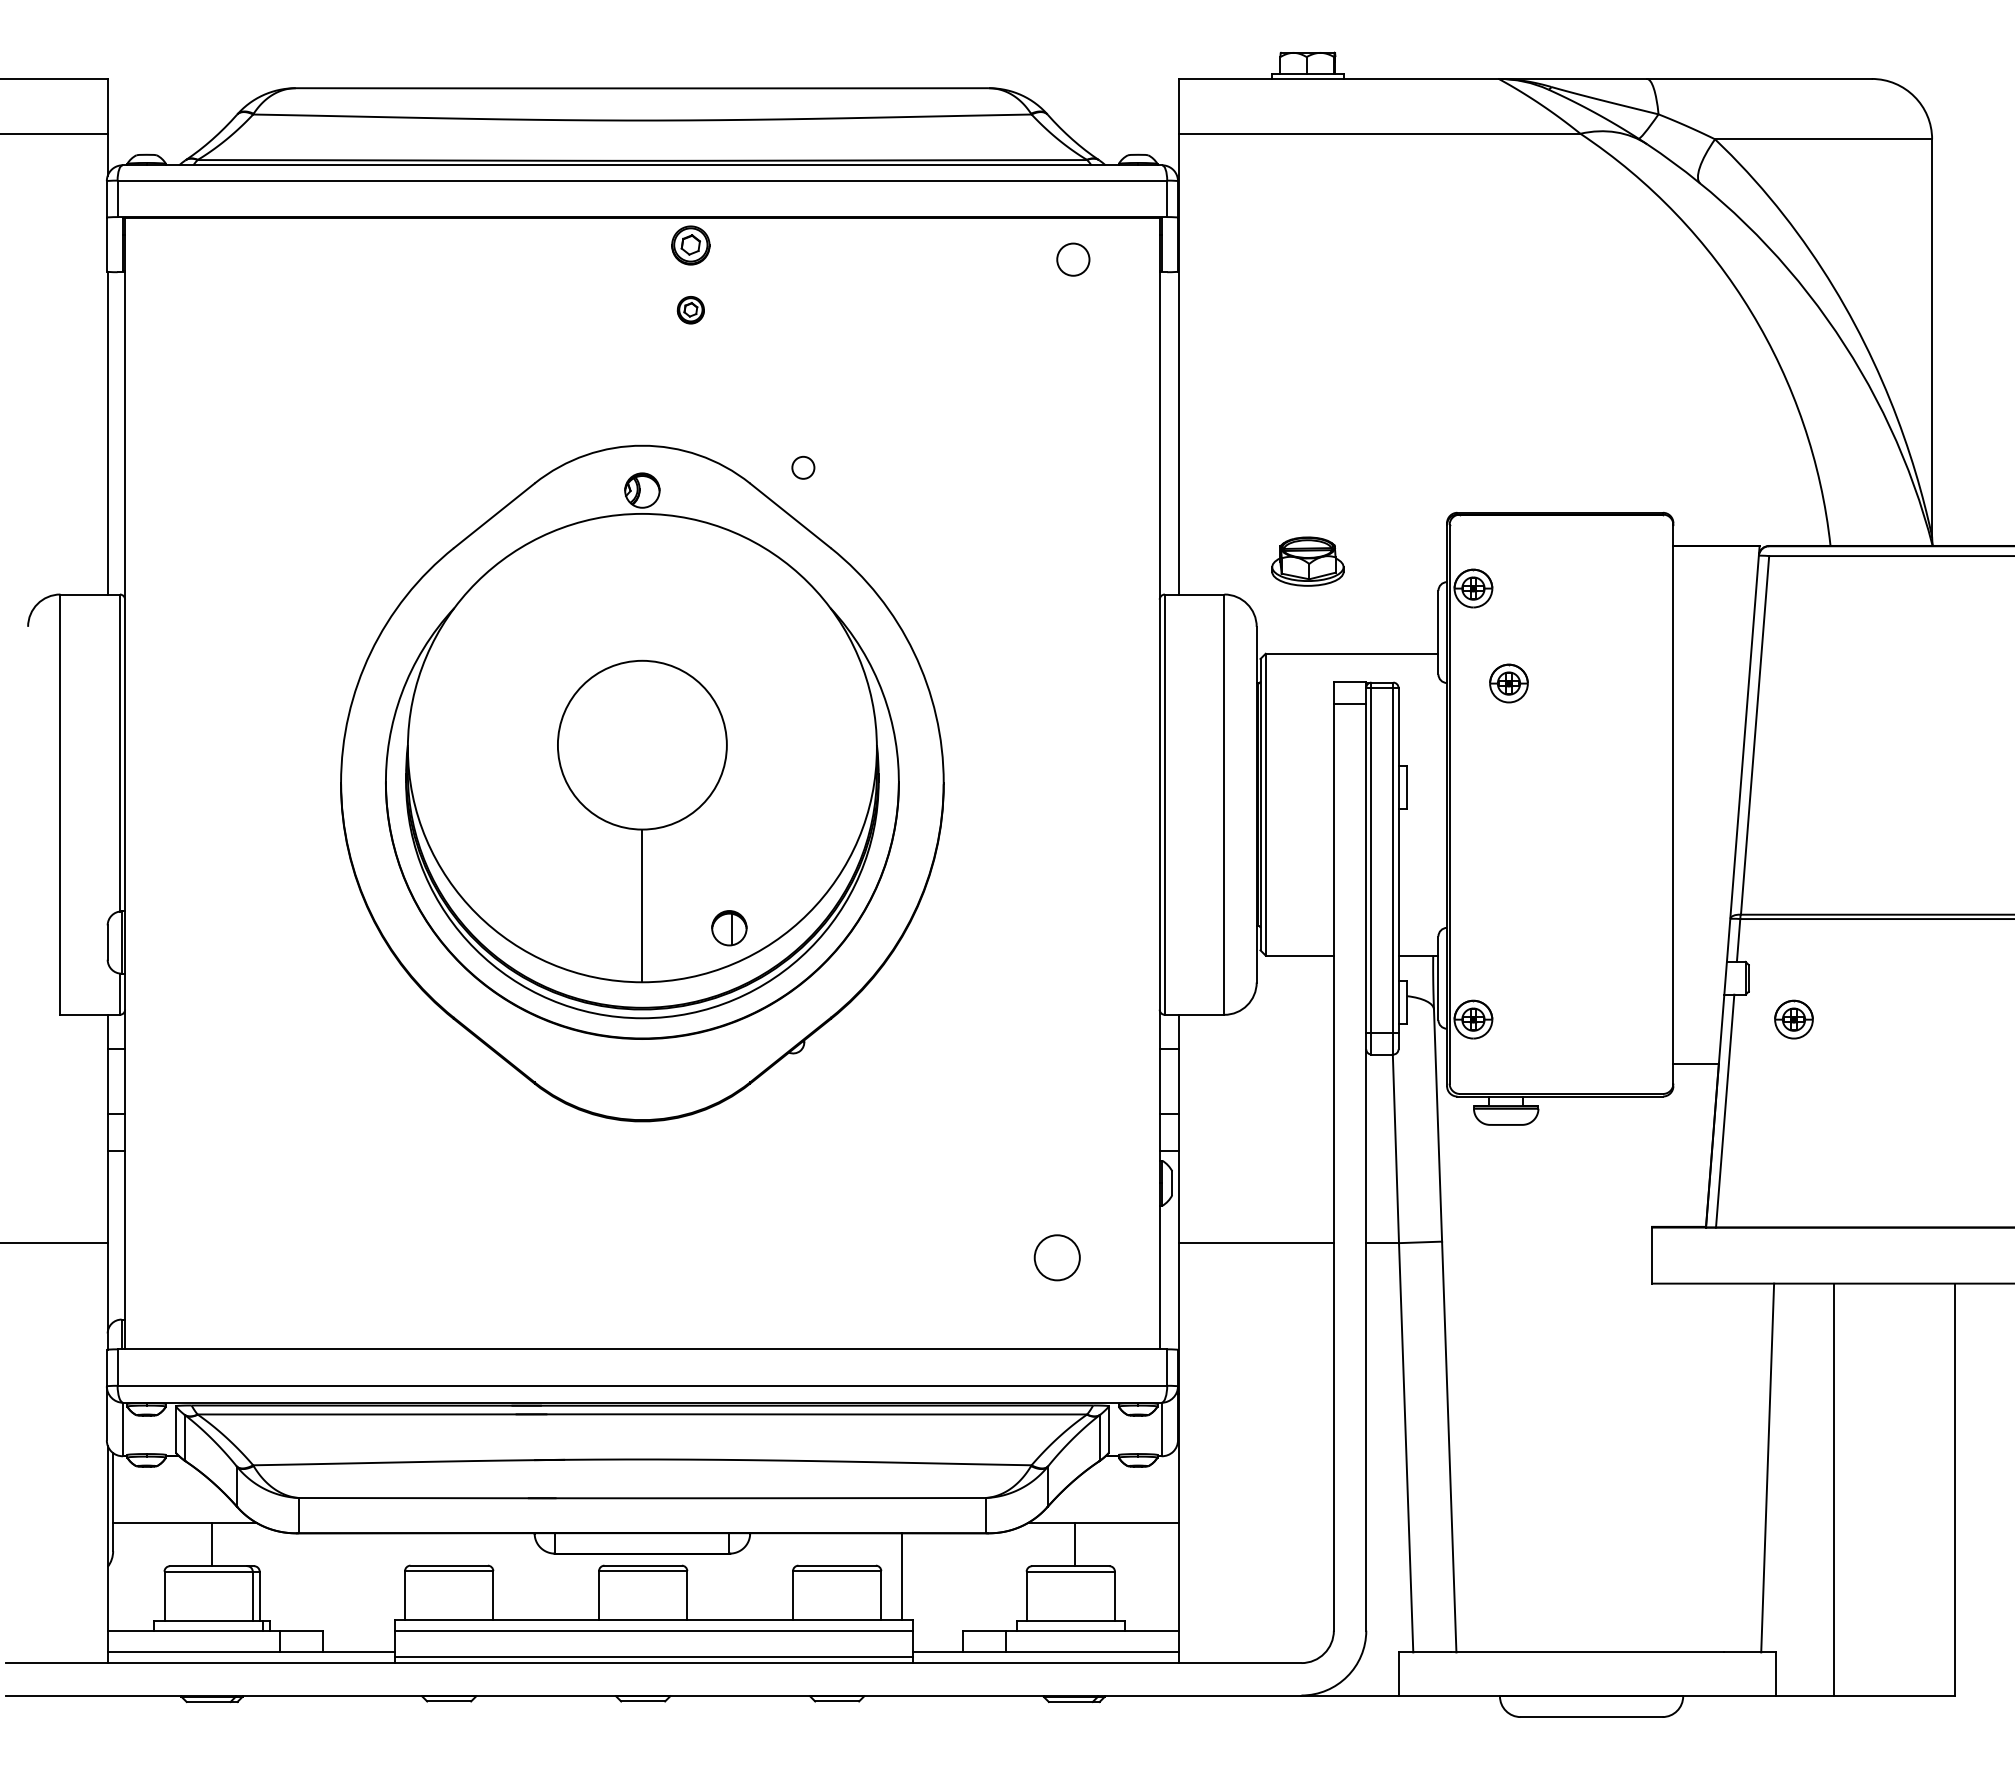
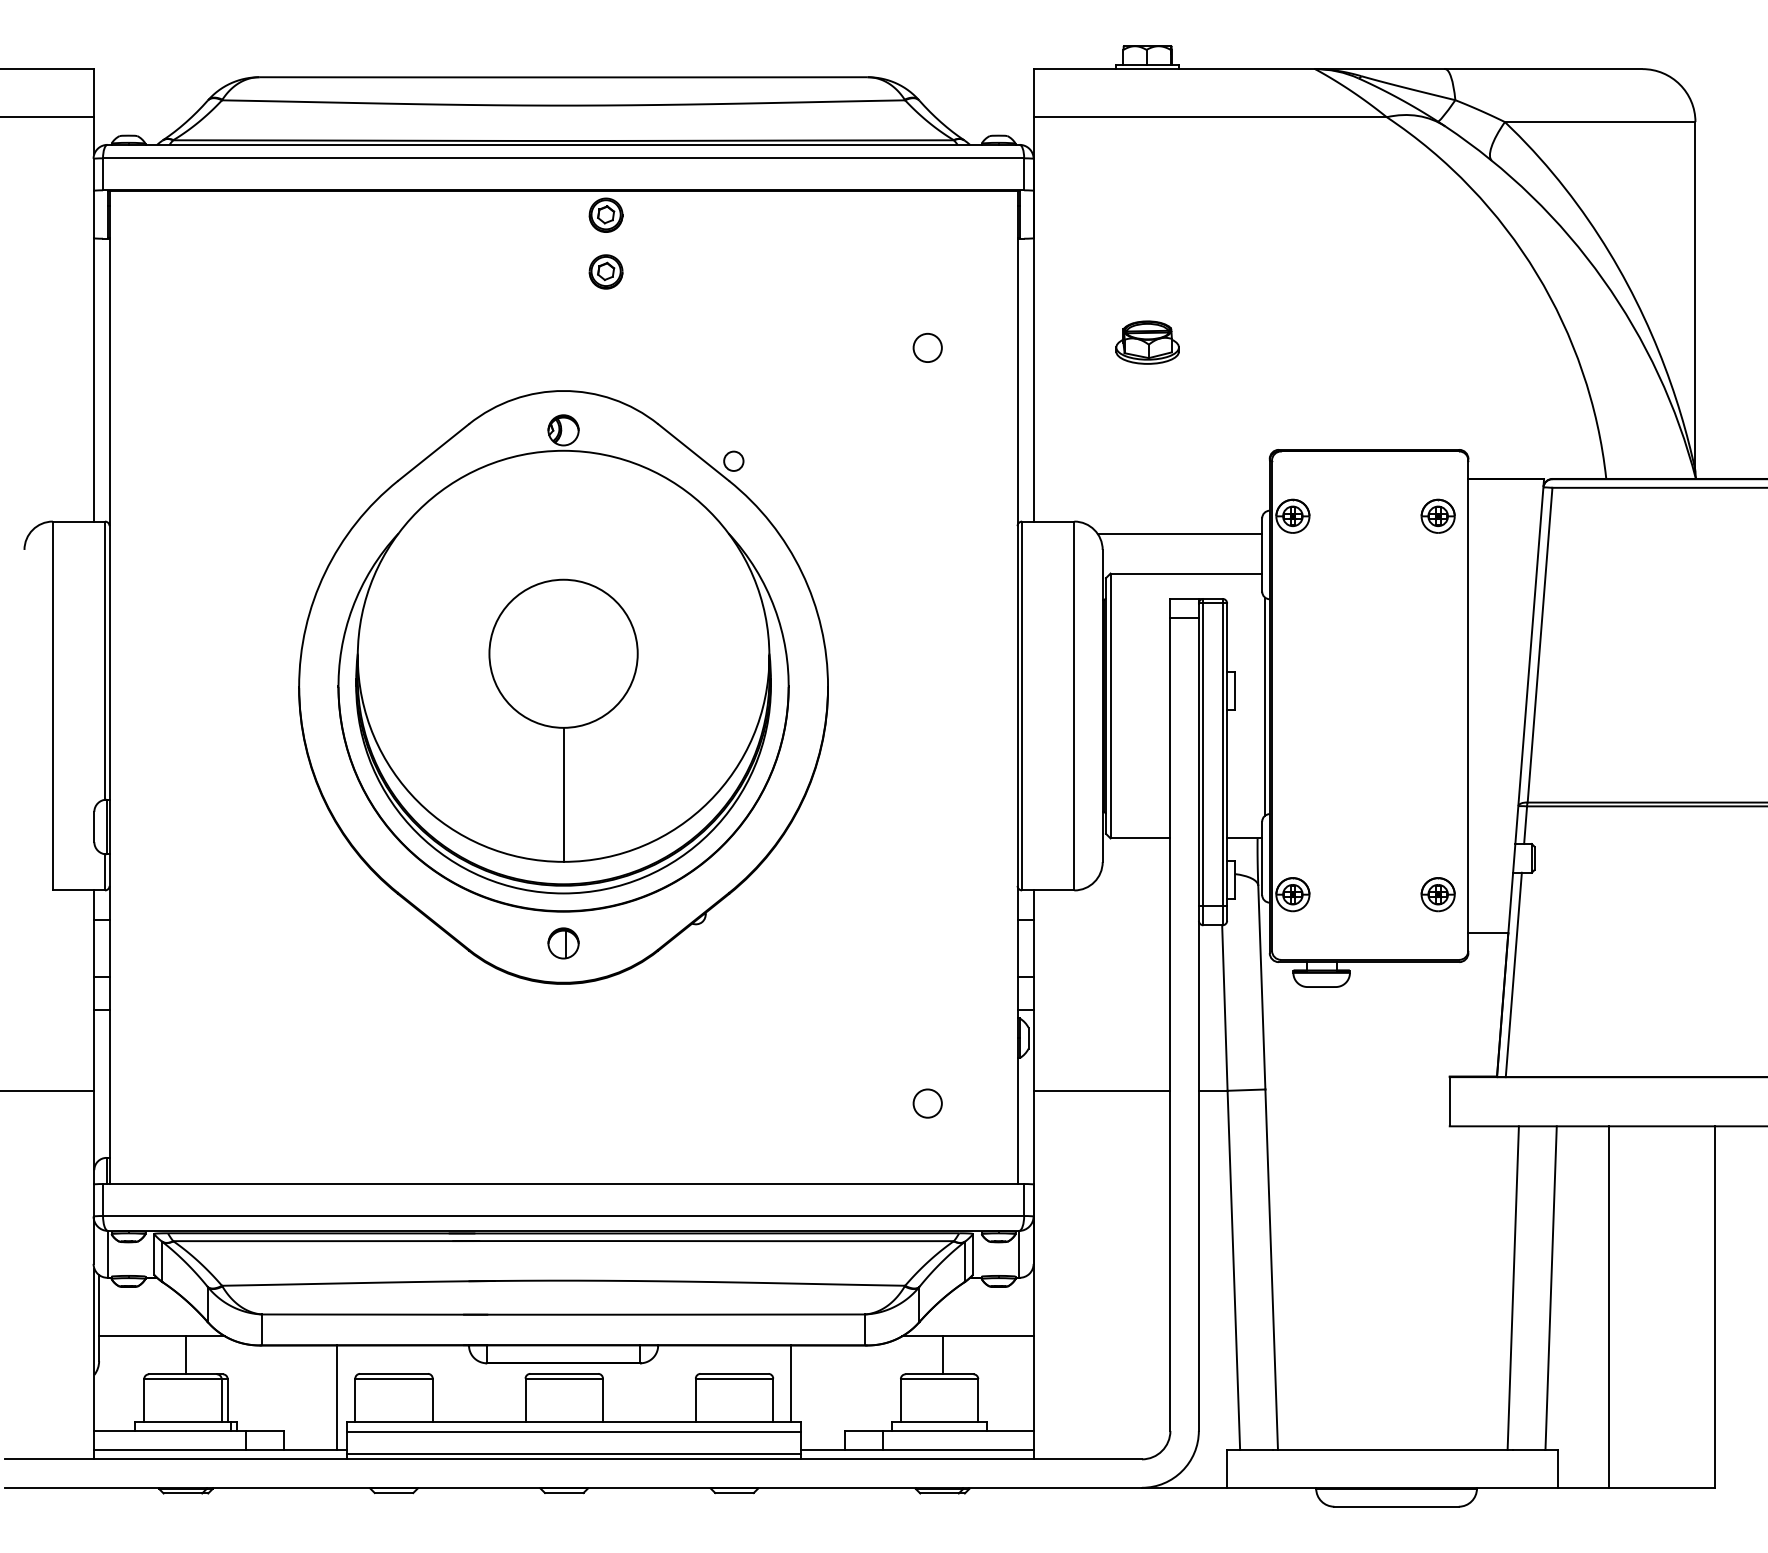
part: (1073, 259) -> (927, 347), moved
part: (690, 310) -> (605, 272), size x1.43
part: (803, 467) -> (733, 461), moved
part: (1307, 561) -> (1147, 342), moved
line: (1344, 608) -> (1179, 533), added
part: (1508, 683) -> (1437, 516), moved
line: (1441, 805) -> (1264, 706), added
part: (729, 928) -> (563, 943), moved
part: (1793, 1019) -> (1437, 894), moved
part: (1057, 1257) -> (927, 1103), size x0.71
line: (1724, 1467) -> (1513, 1287), added
line: (384, 1592) -> (337, 1397), added

